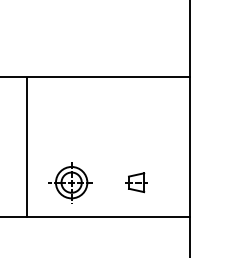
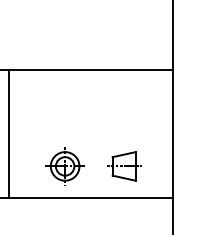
line: (27, 146) -> (8, 133), moved
part: (136, 182) -> (124, 166), size x1.67

